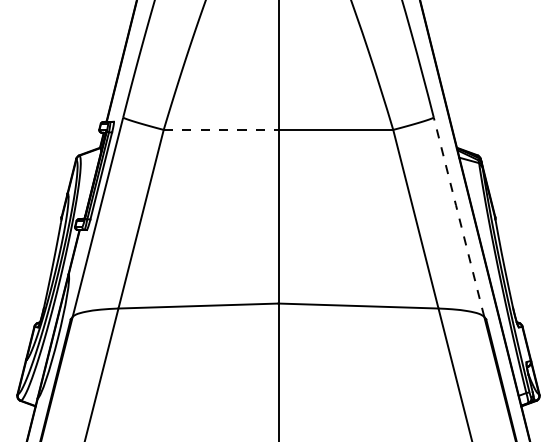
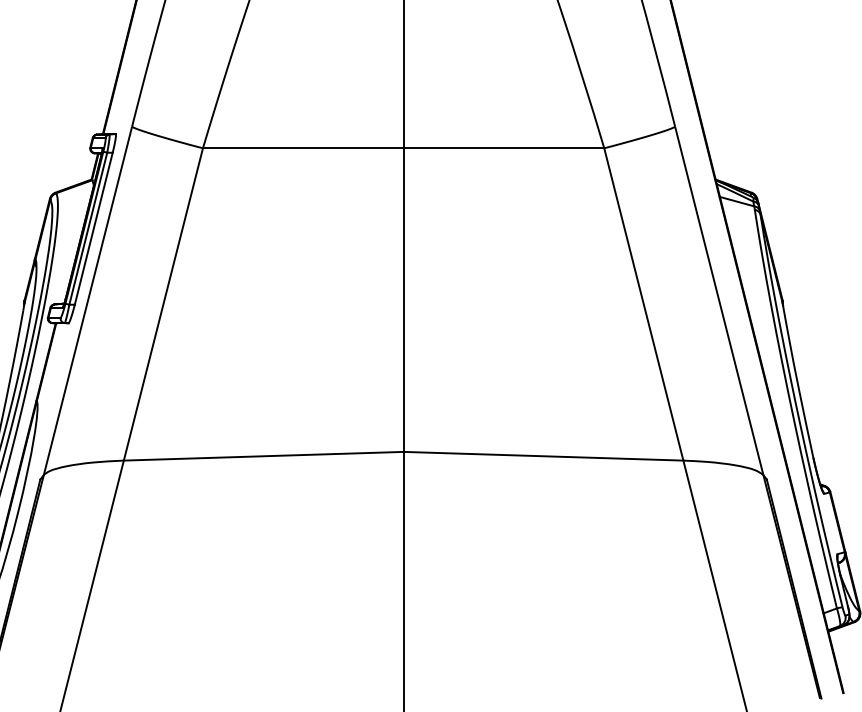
line: (221, 129) -> (303, 147), dashed -> solid
line: (458, 216) -> (718, 299), dashed -> solid

